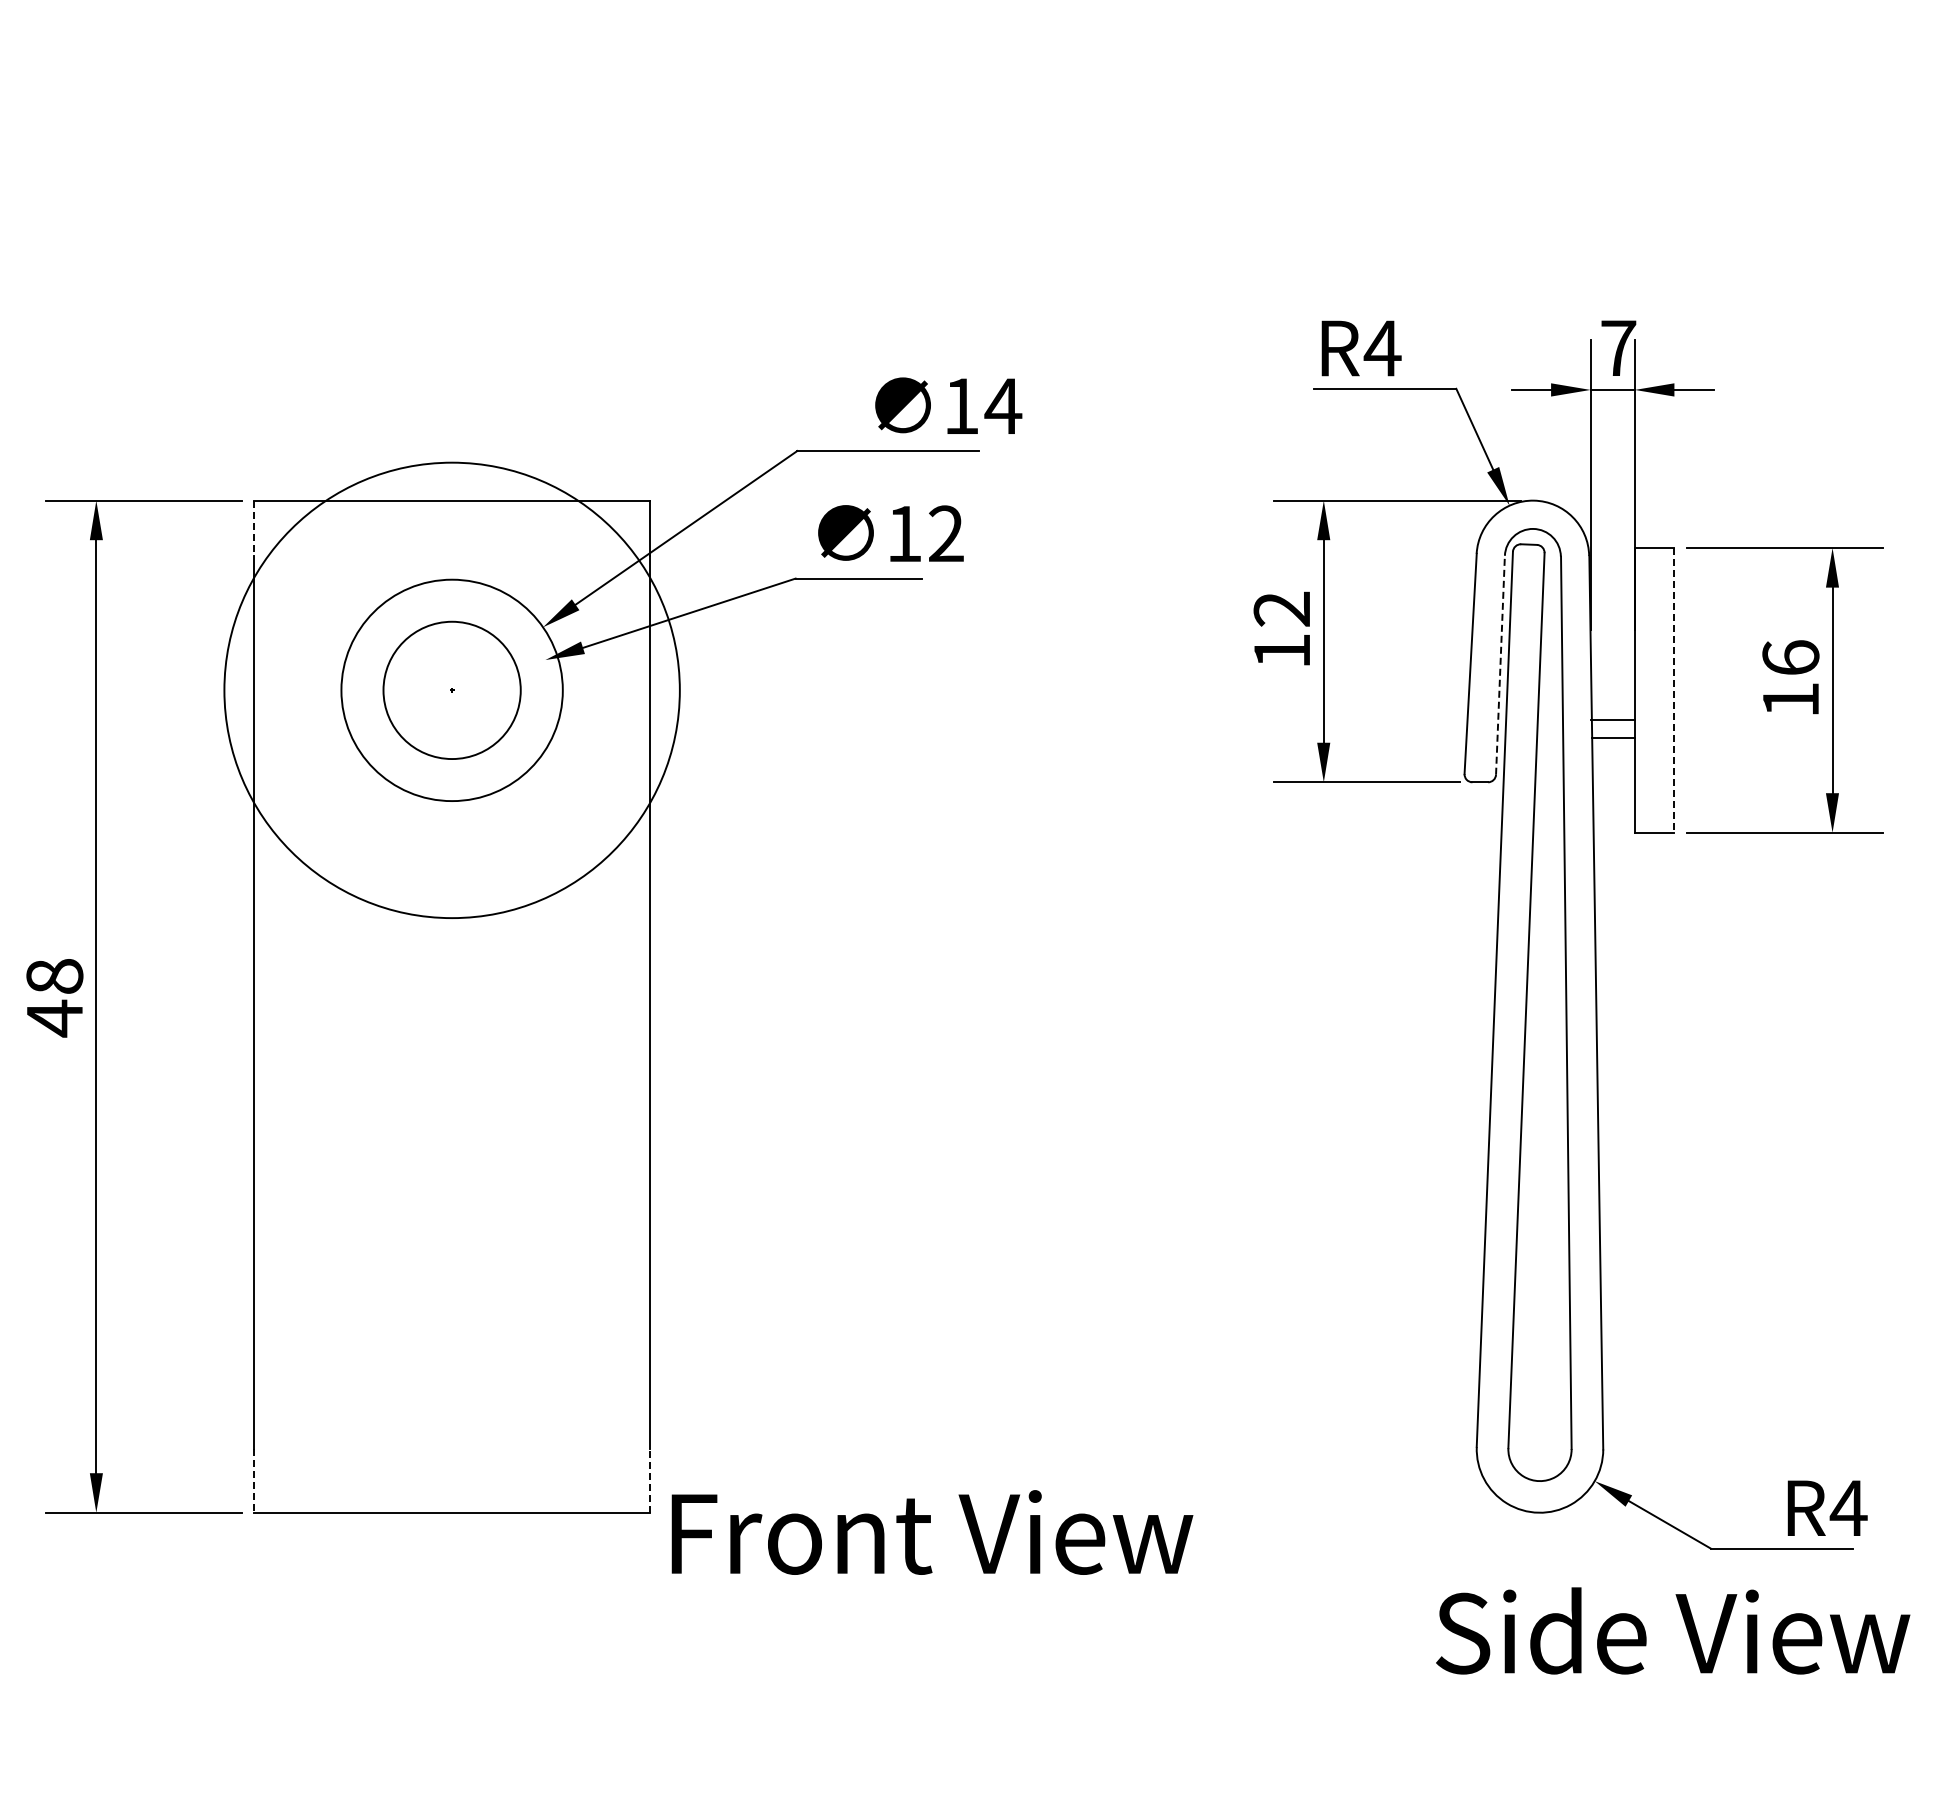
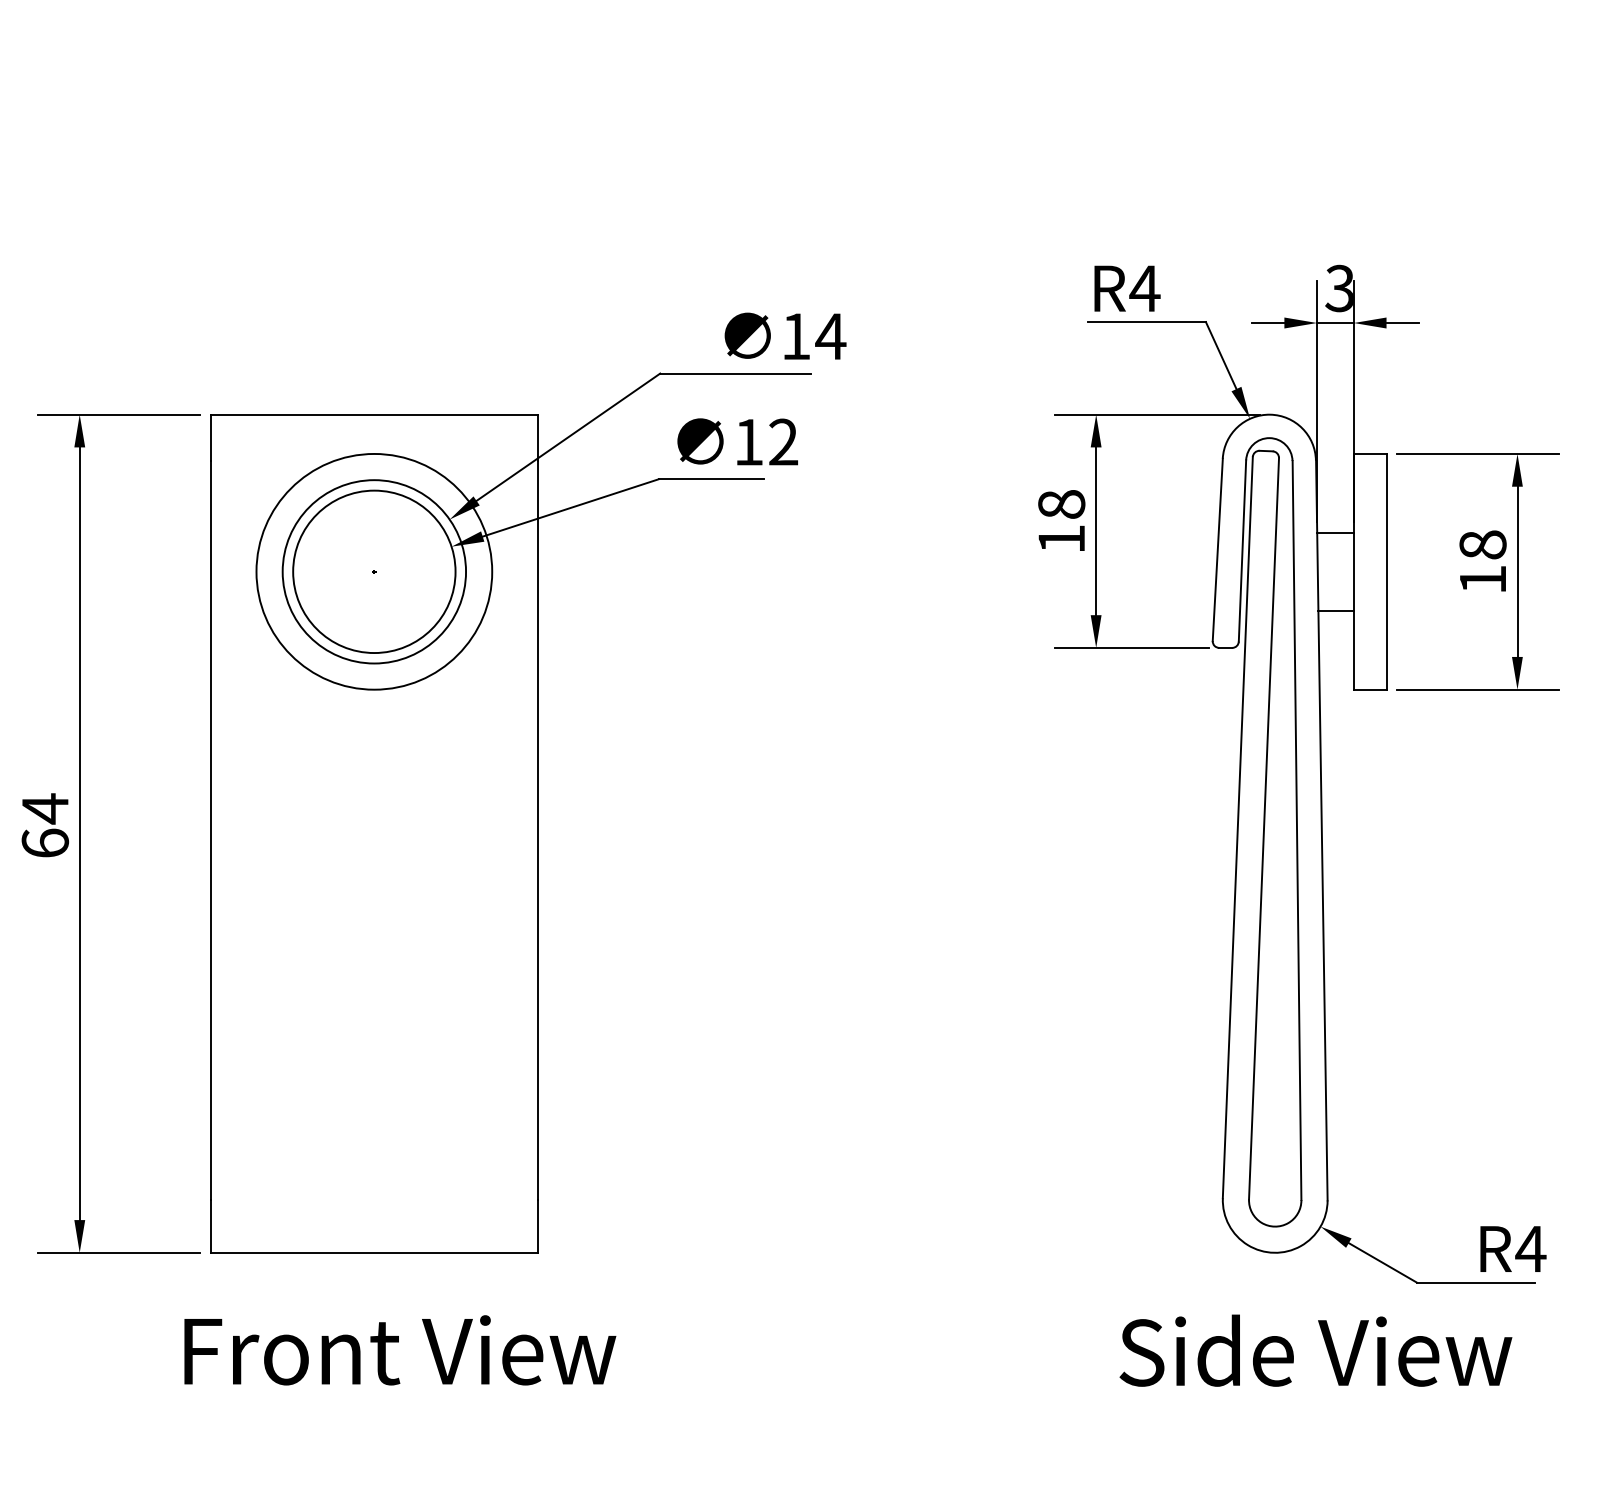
text: (1618, 347) -> (1340, 287), 7 -> 3
line: (254, 528) -> (210, 437), dashed -> solid
text: (1281, 608) -> (1061, 504), 12 -> 18
text: (1790, 657) -> (1482, 544), 16 -> 18
line: (1500, 665) -> (1242, 551), dashed -> solid
circle: (451, 690) -> (373, 571), size x0.62
circle: (452, 690) -> (374, 571), size x1.43
line: (1674, 690) -> (1386, 571), dashed -> solid
line: (1612, 719) -> (1335, 532), moved
text: (54, 997) -> (45, 826), 48 -> 64
line: (254, 1481) -> (210, 1226), dashed -> solid
line: (649, 1481) -> (537, 1226), dashed -> solid
text: (932, 1532) -> (400, 1350), moved
text: (1673, 1630) -> (1316, 1350), moved

